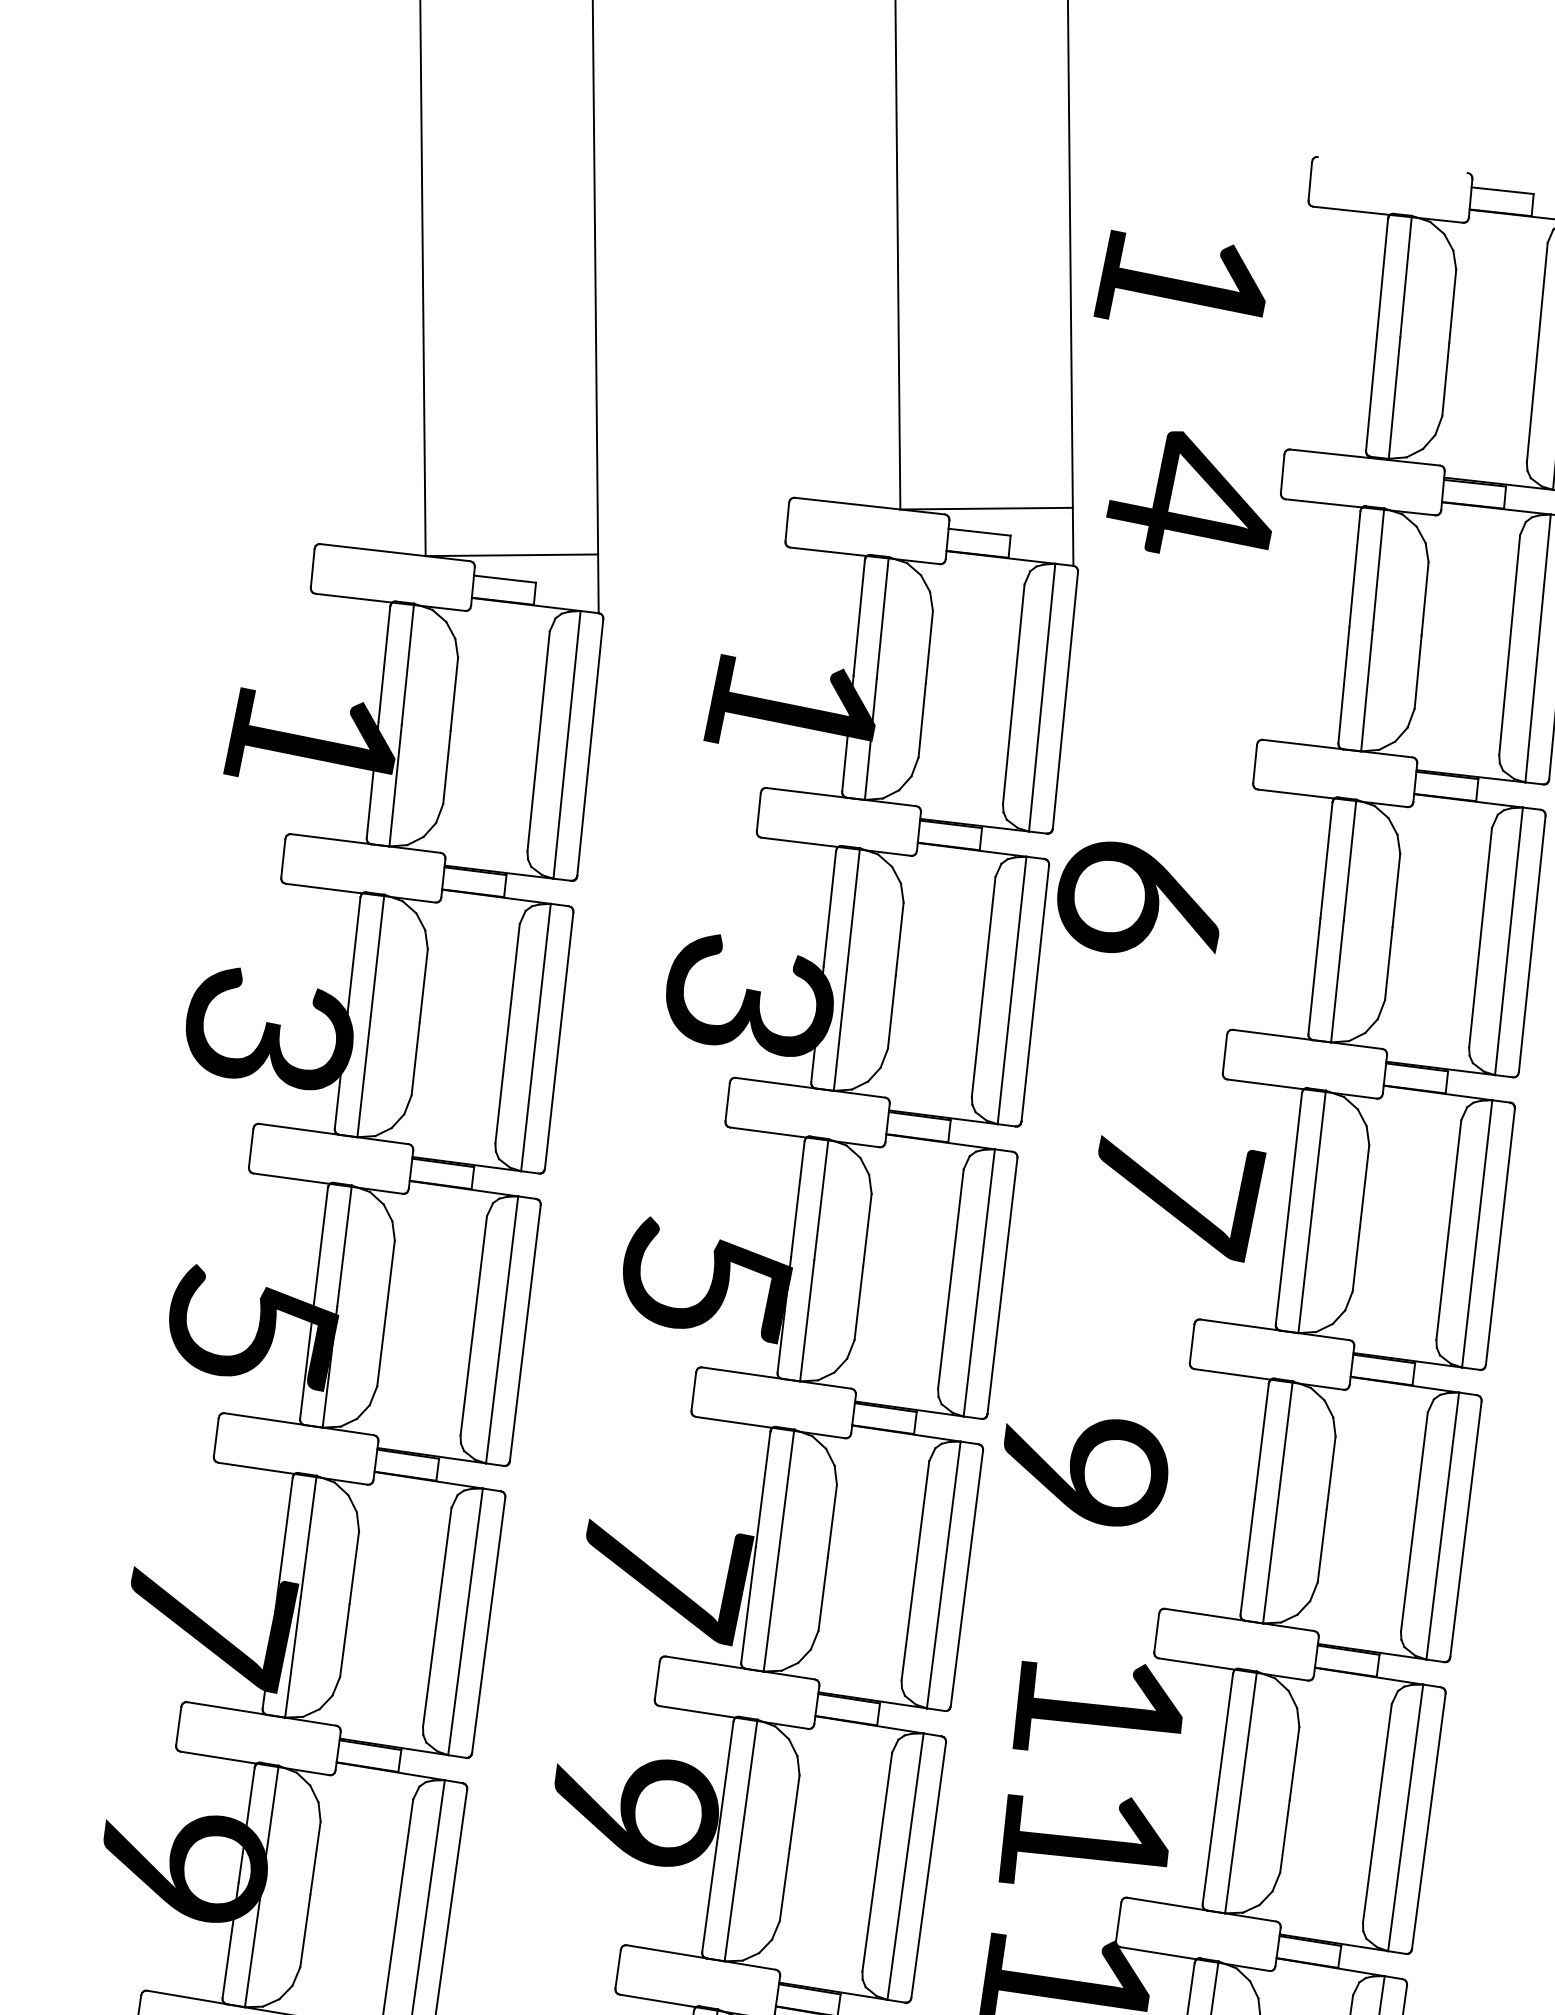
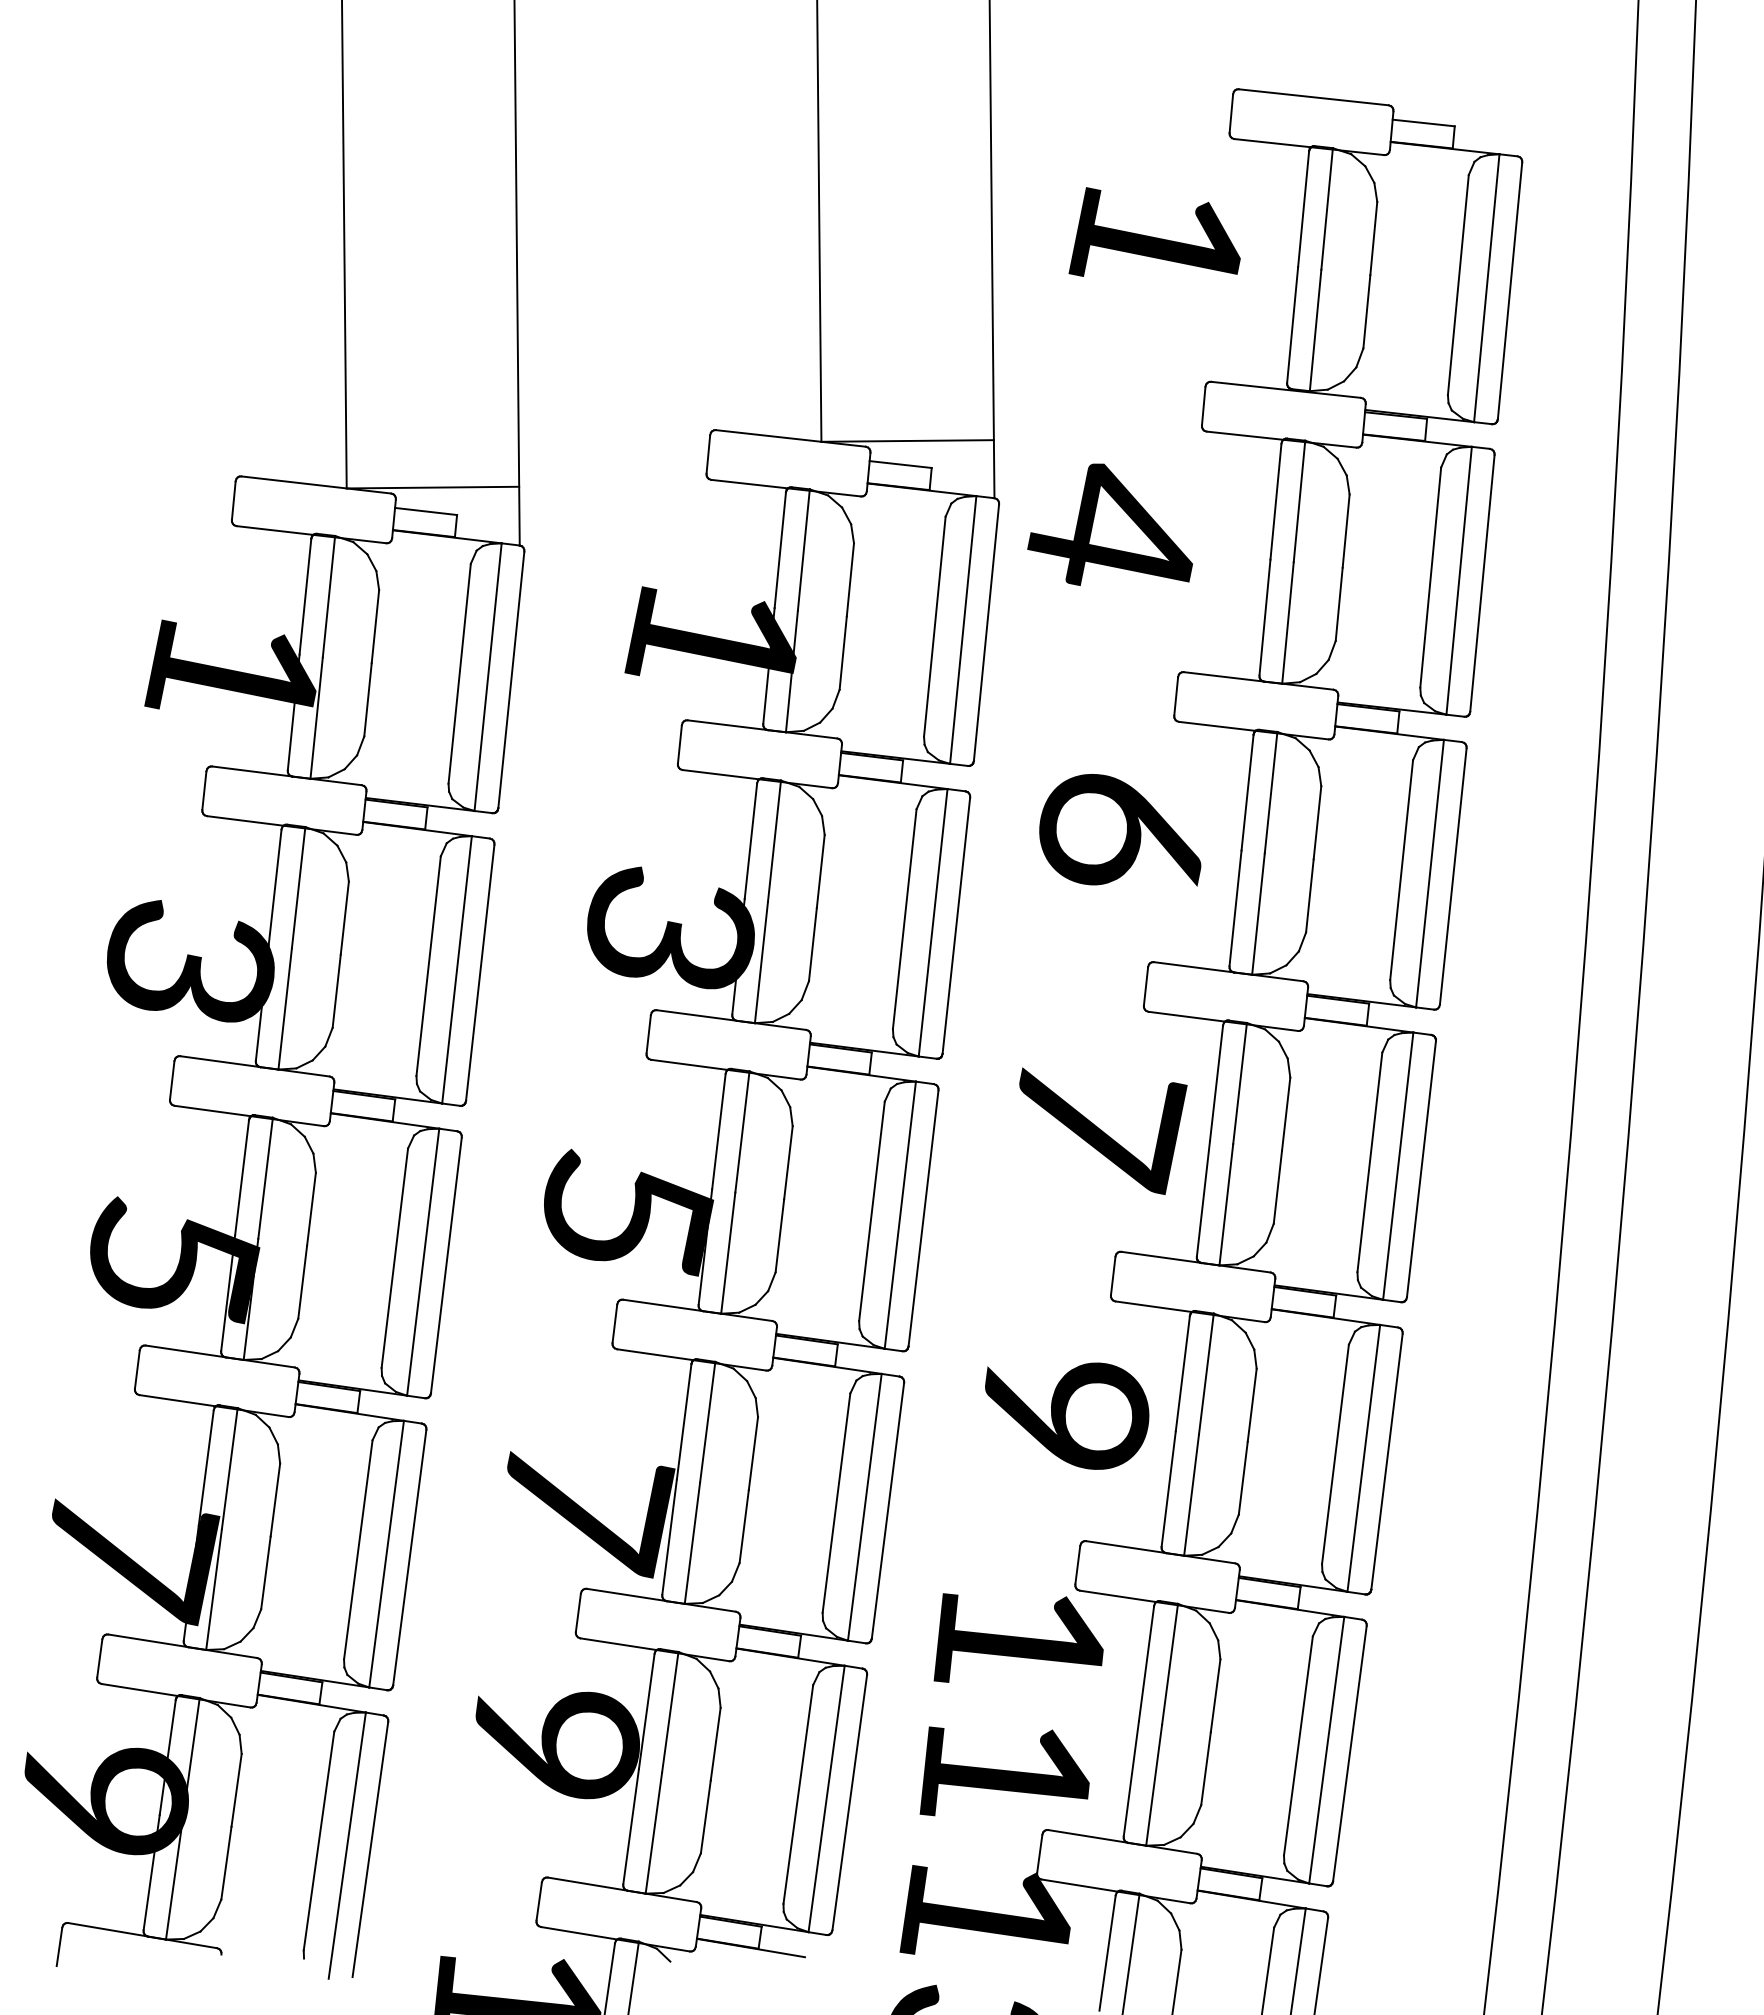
line: (1392, 165) -> (1313, 97), added
text: (1179, 274) -> (1154, 231), moved
text: (1188, 492) -> (1109, 524), moved
text: (1138, 898) -> (1120, 830), moved
text: (1086, 1472) -> (1067, 1415), moved

